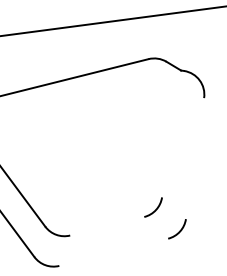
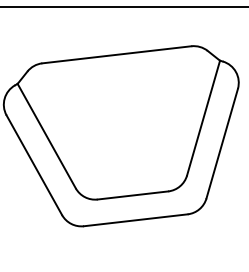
line: (171, 133) -> (203, 117), added
line: (194, 158) -> (221, 143), added
line: (106, 226) -> (132, 195), added
line: (113, 252) -> (135, 220), added

